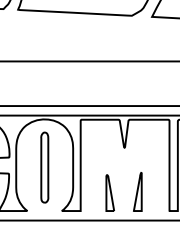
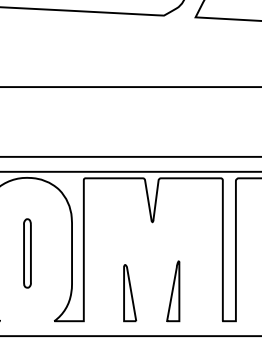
part: (44, 167) -> (27, 253), size x0.62

